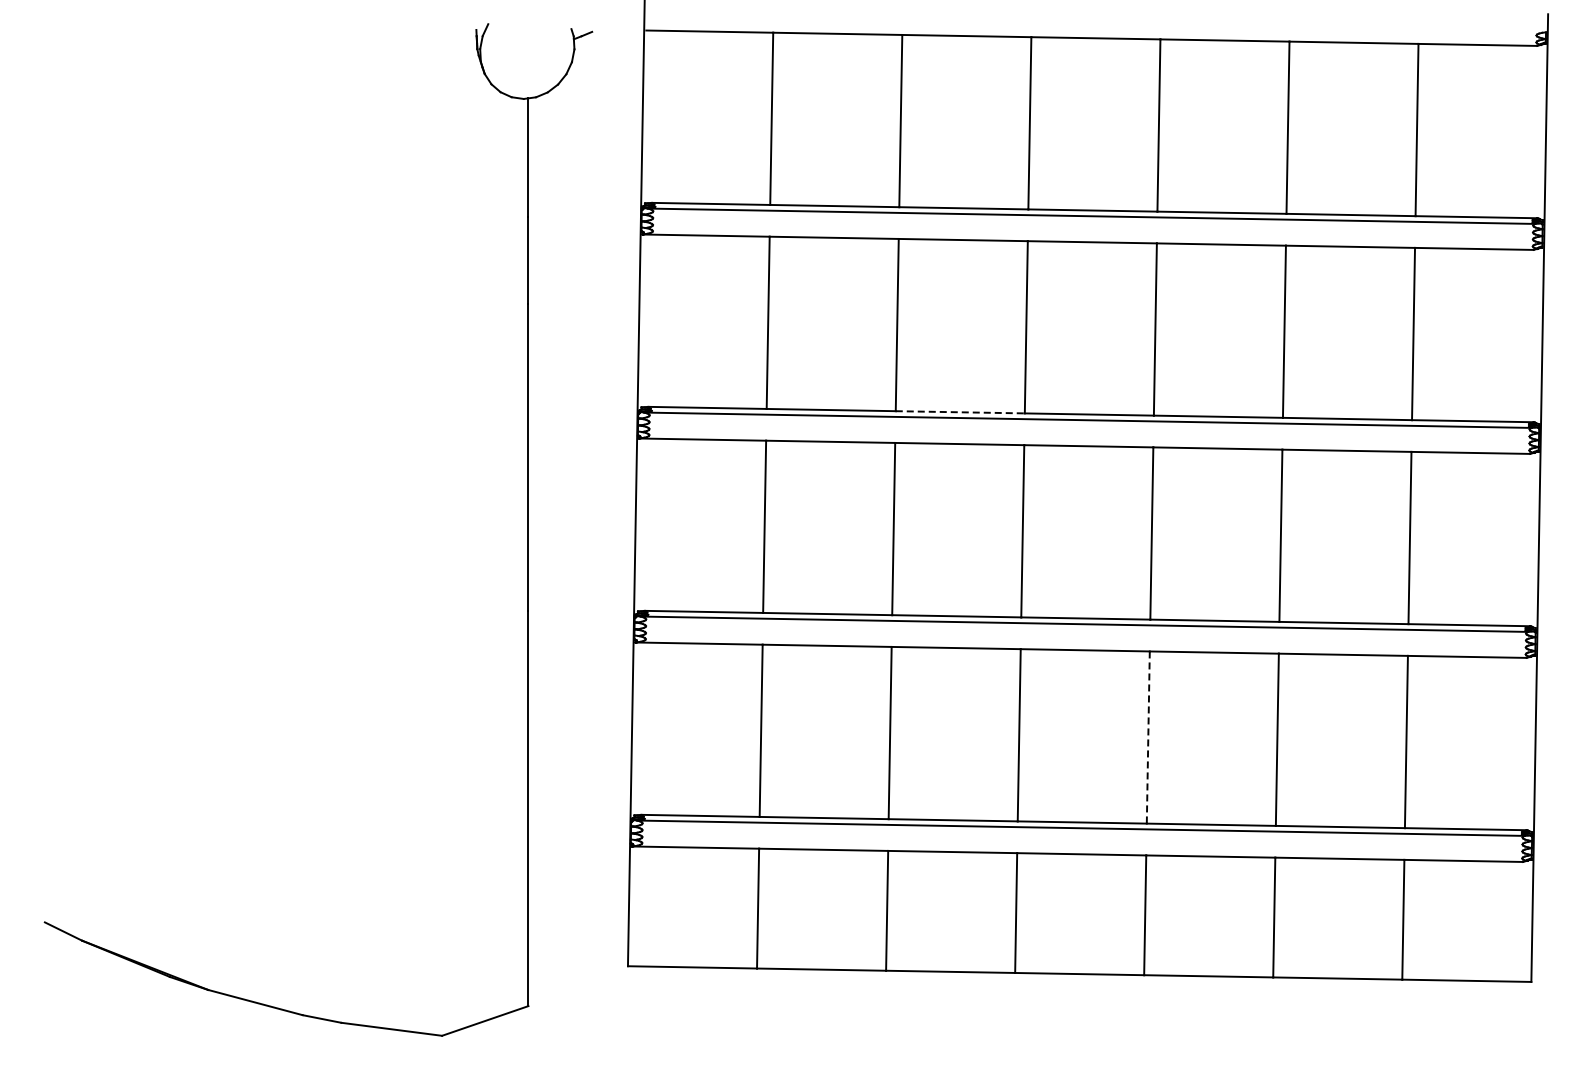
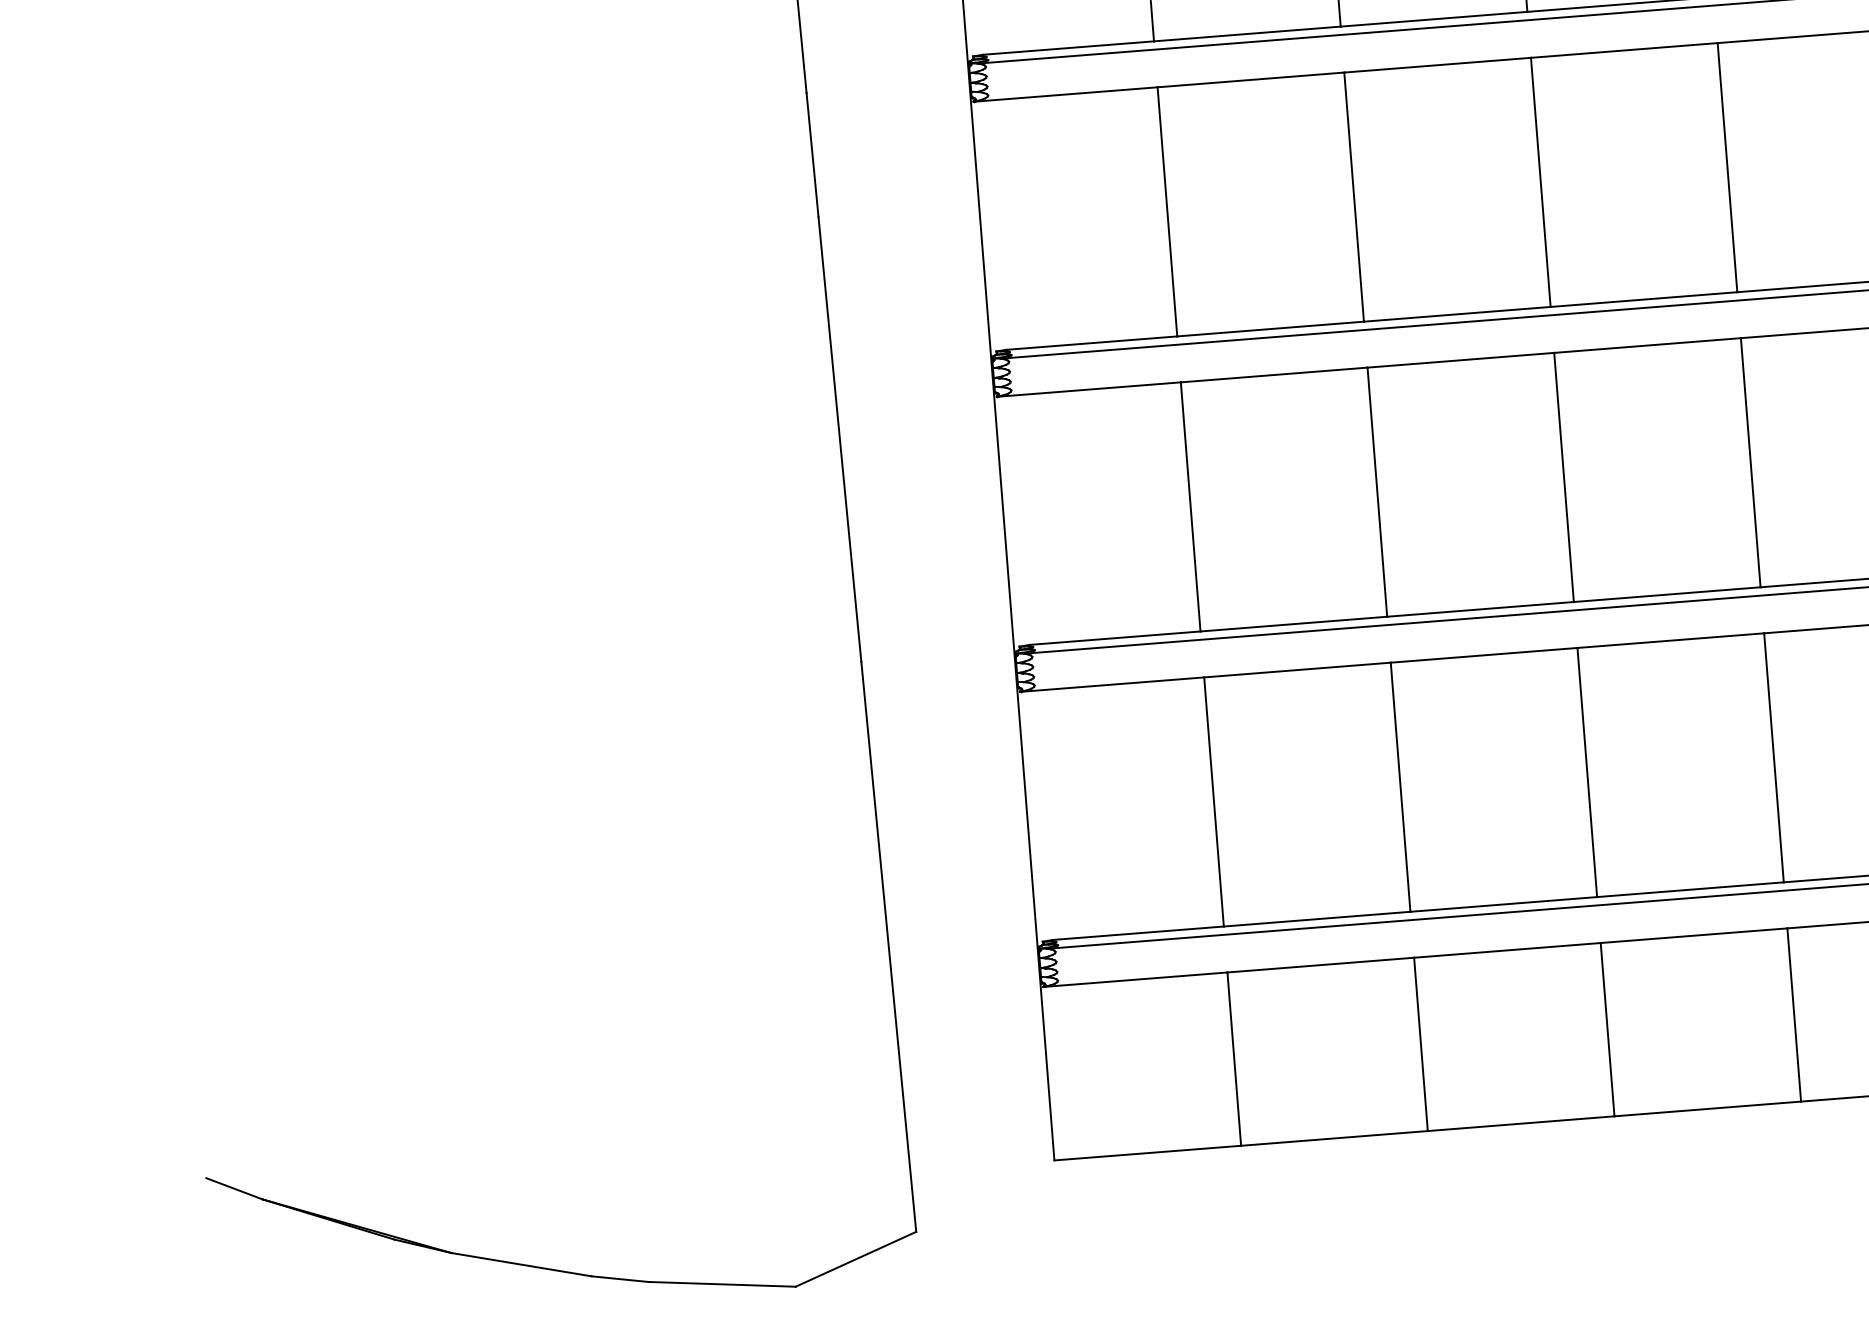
line: (960, 412) -> (1457, 314), dashed -> solid
line: (1148, 738) -> (1774, 759), dashed -> solid

